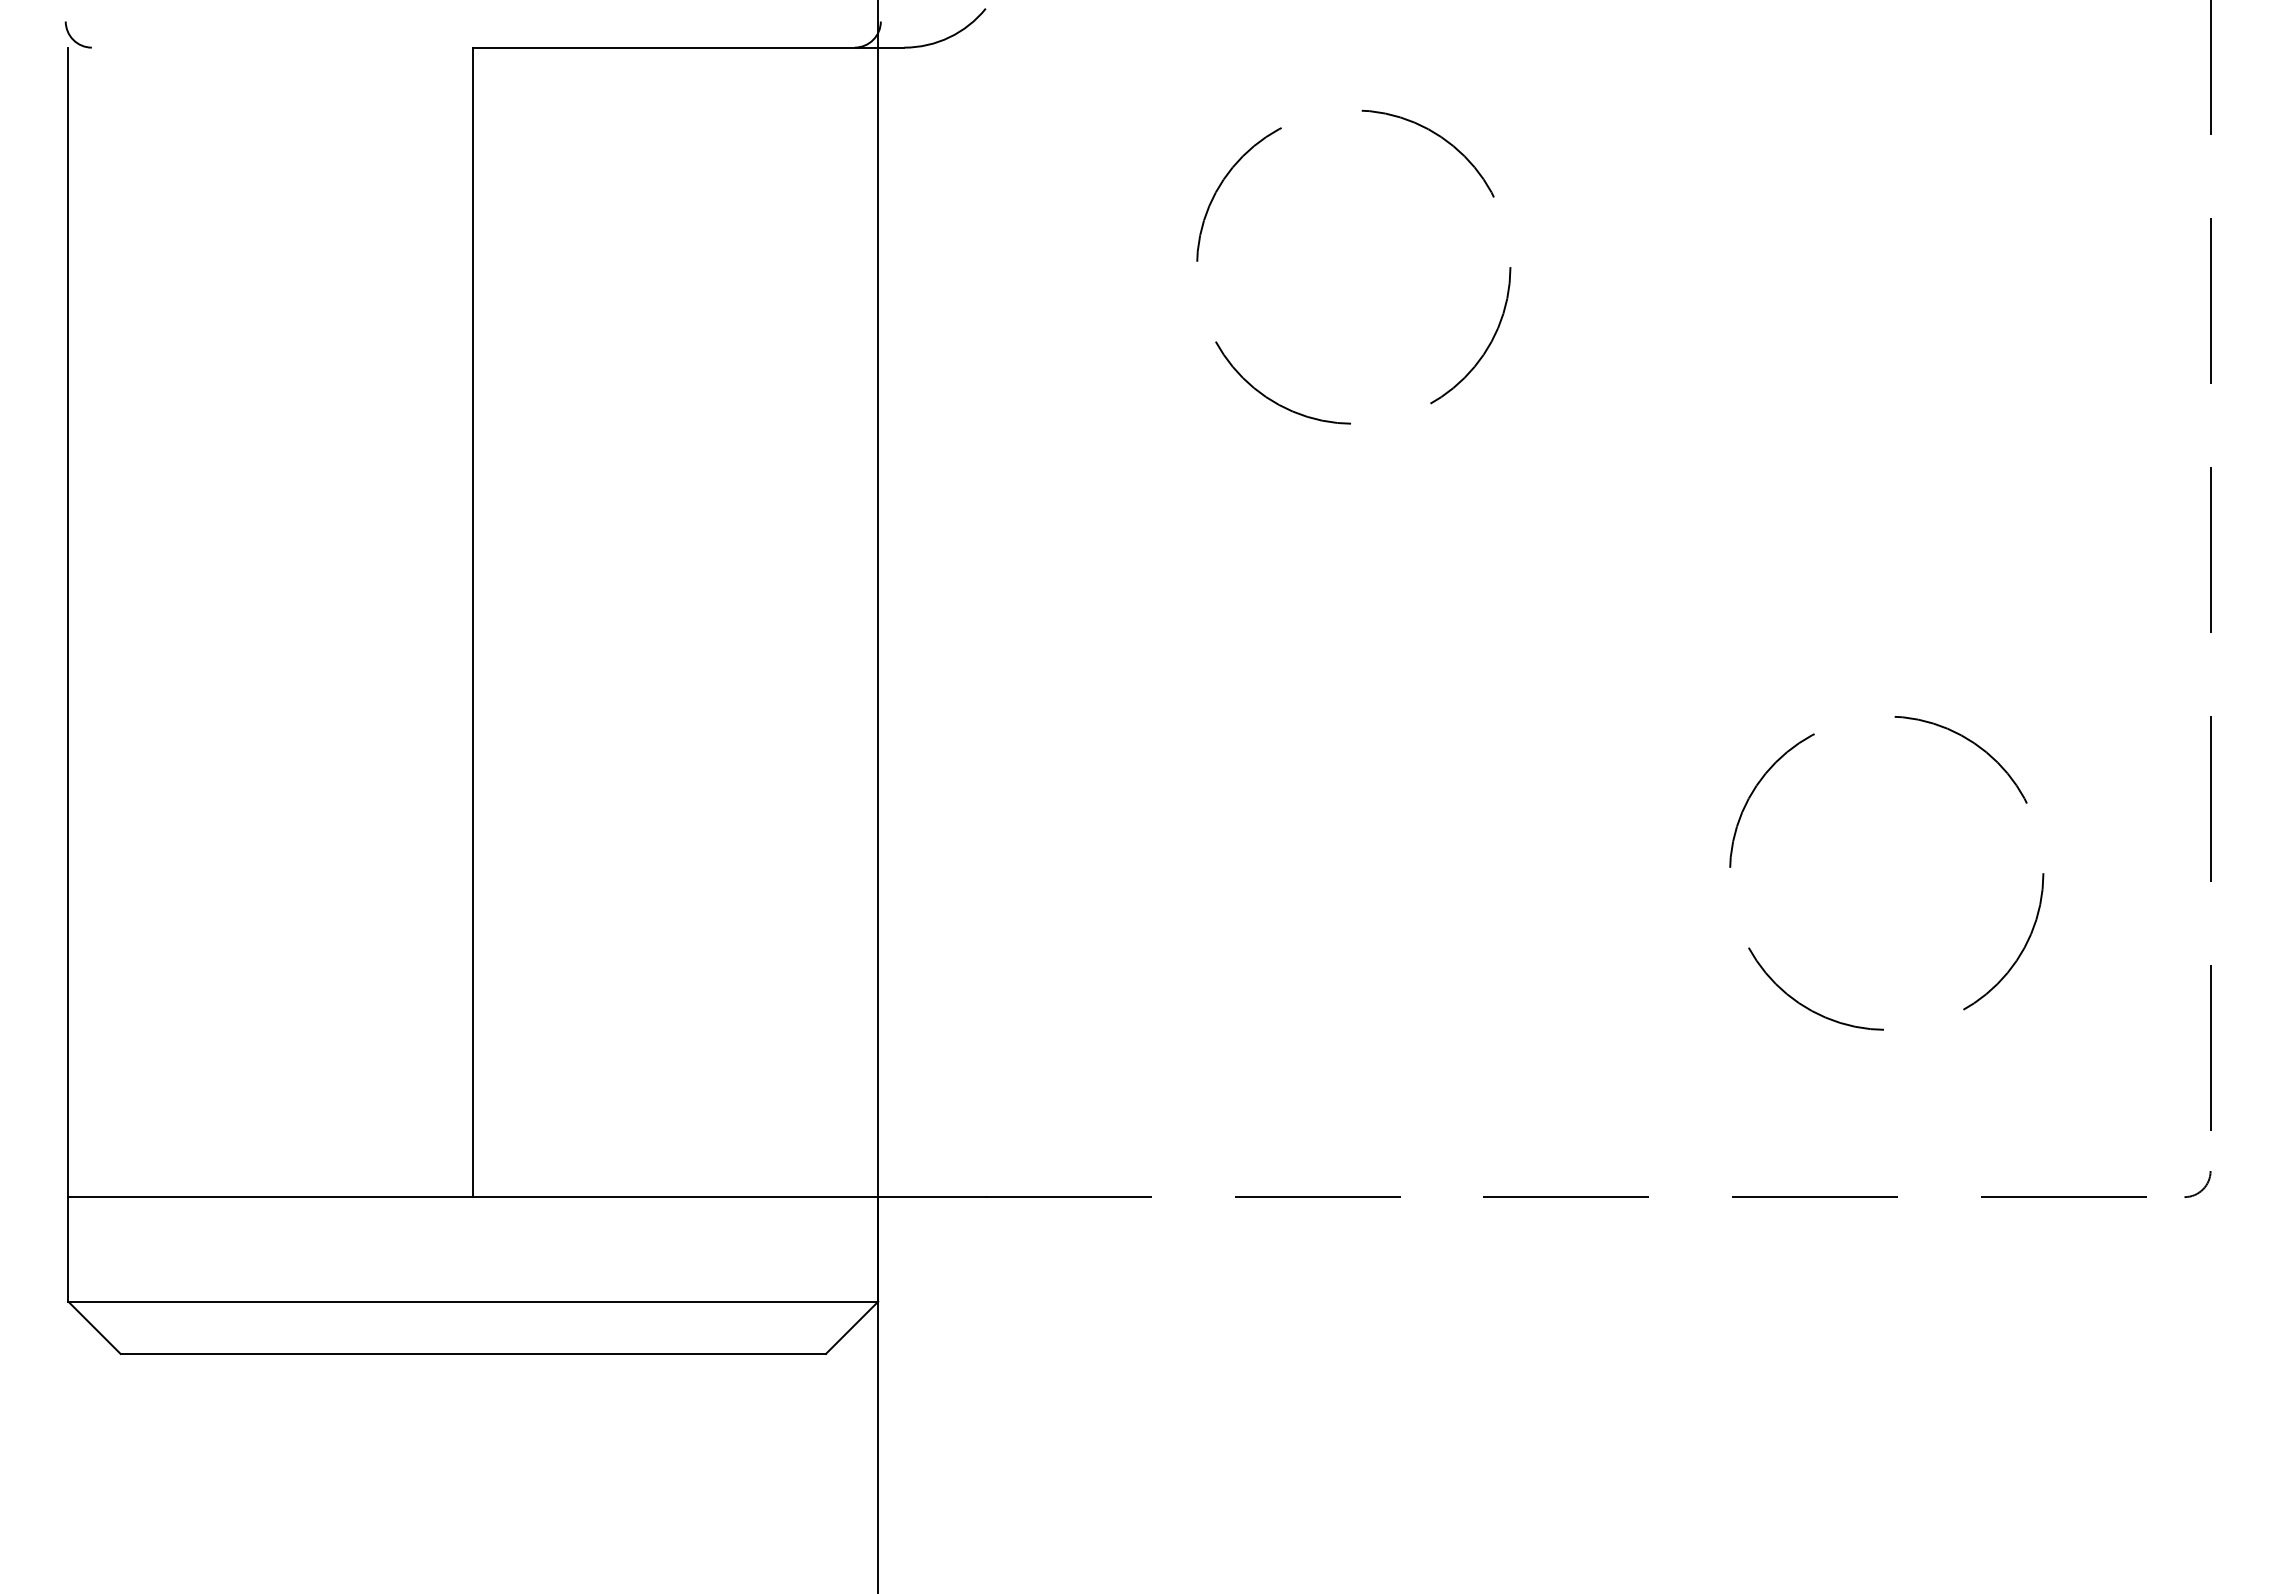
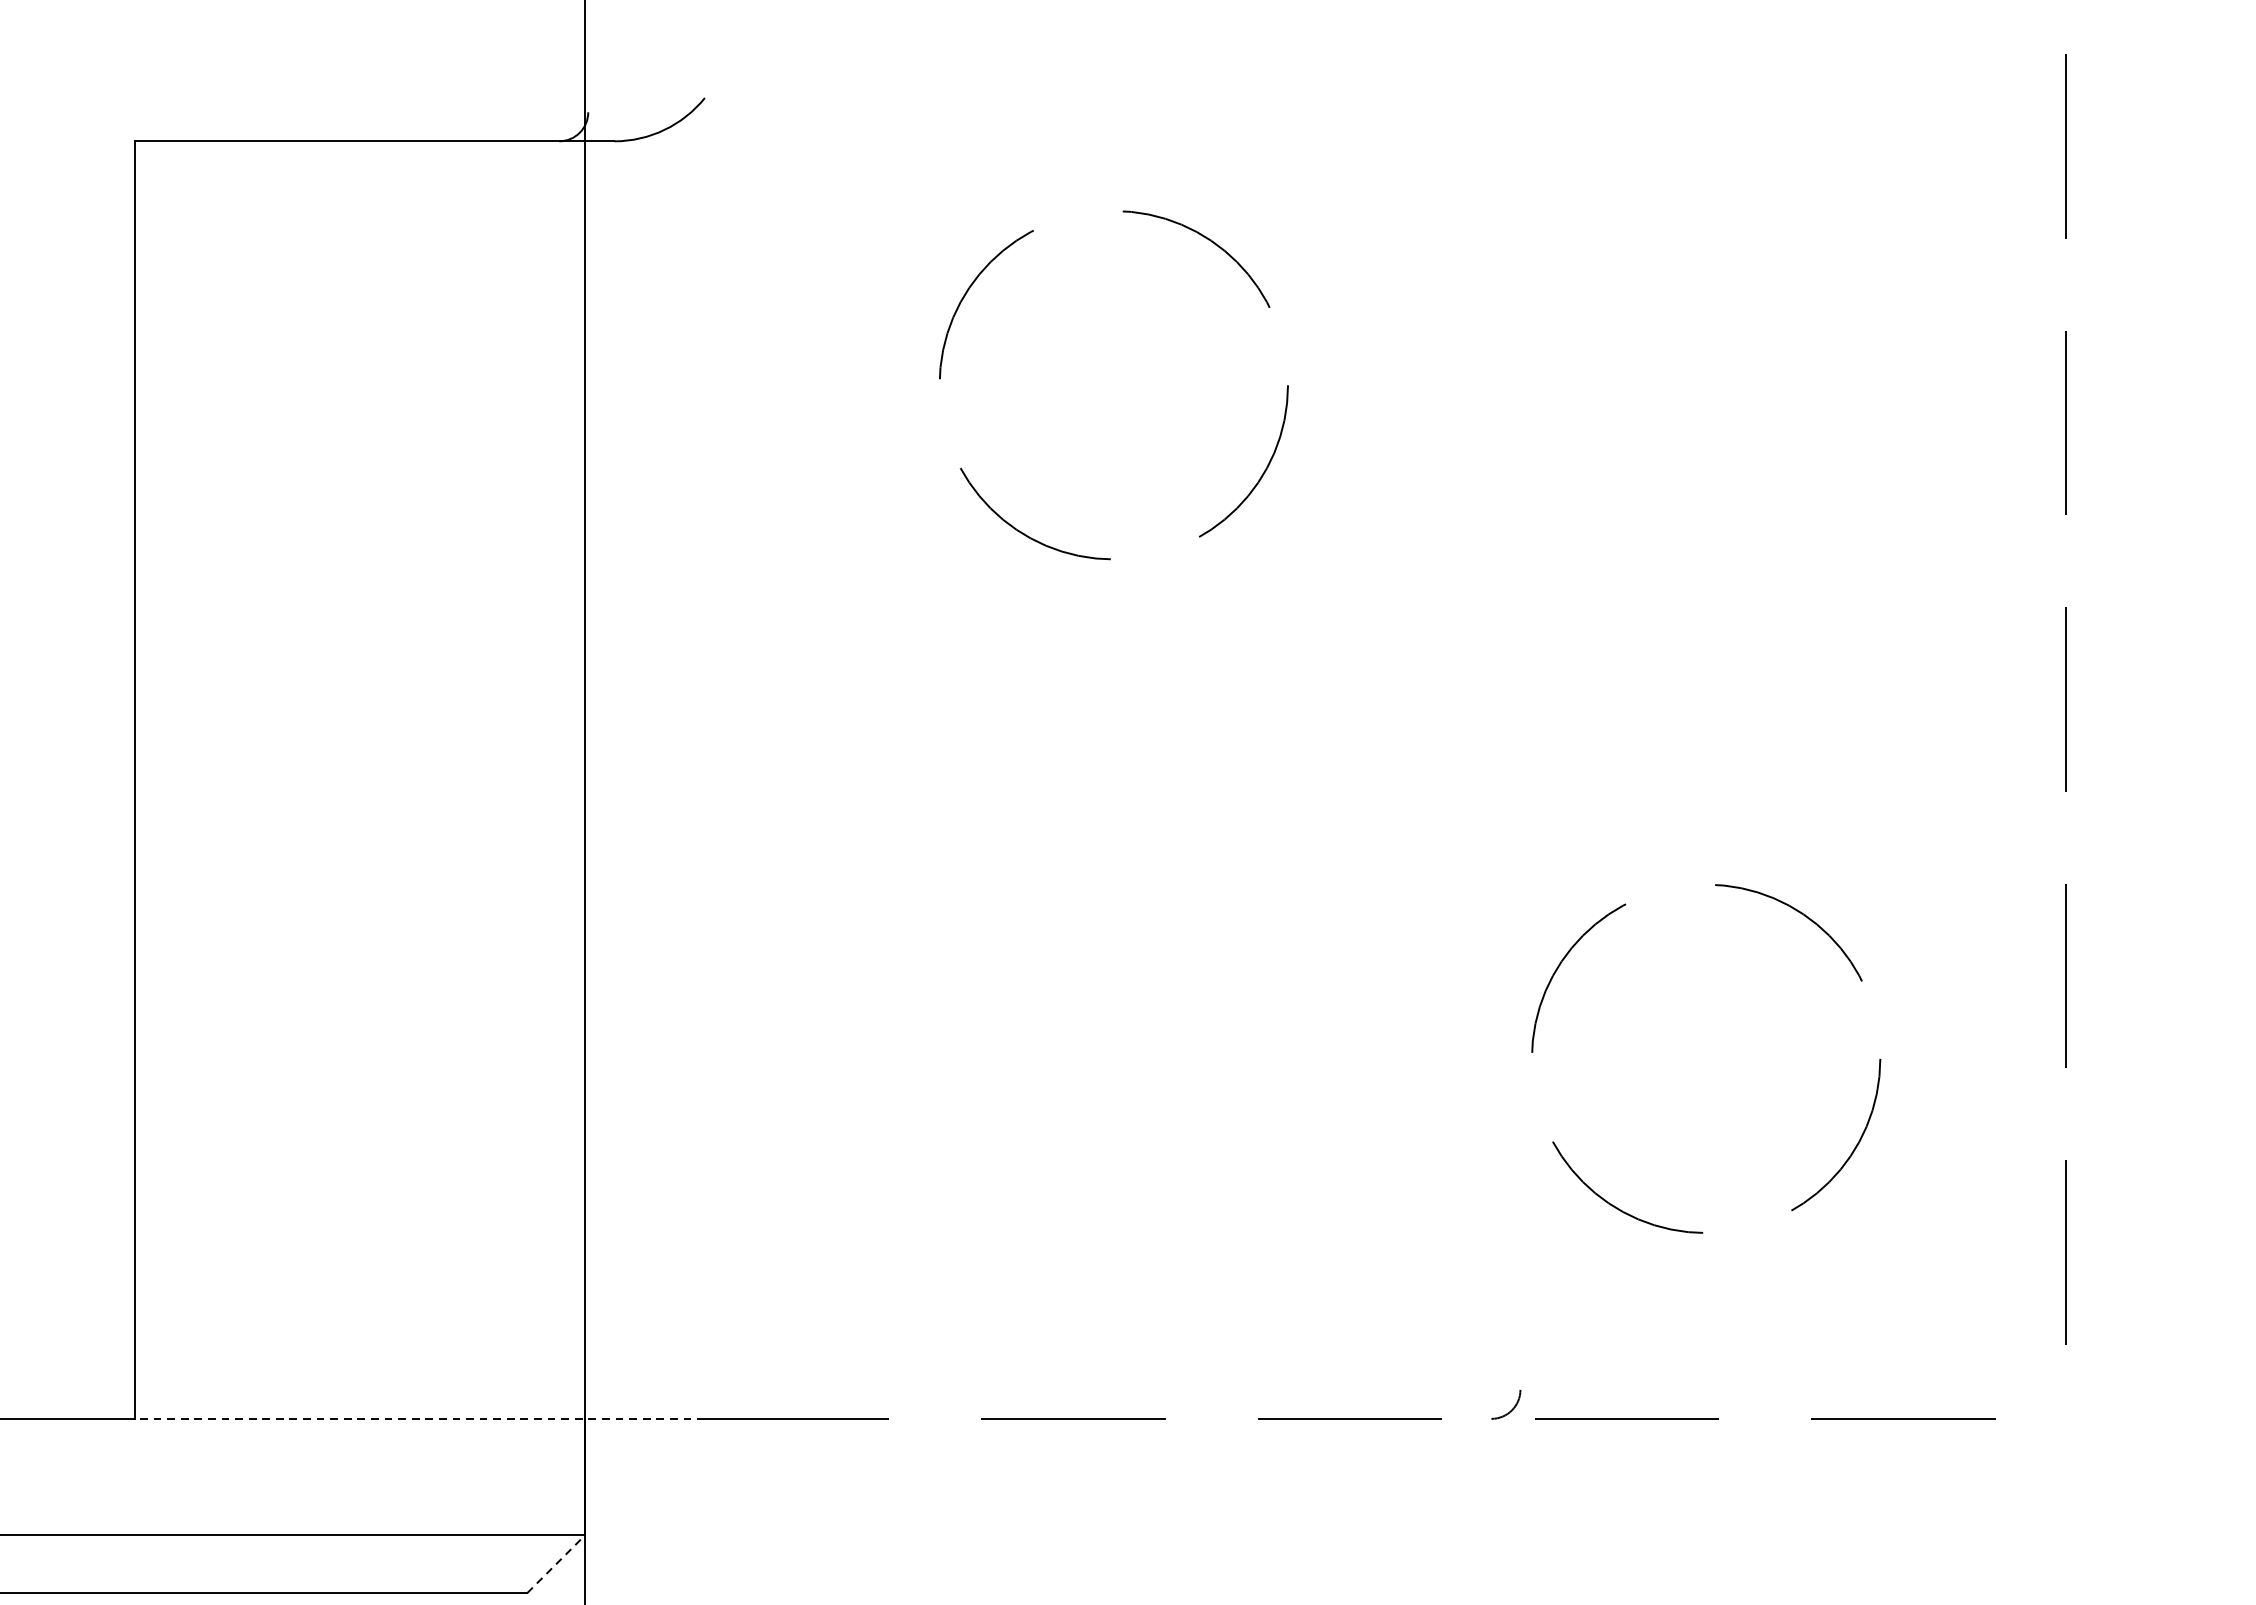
arc: (2202, 1188) -> (1511, 1409), moved
line: (729, 1197) -> (420, 1419), solid -> dashed
line: (852, 1327) -> (556, 1563), solid -> dashed

